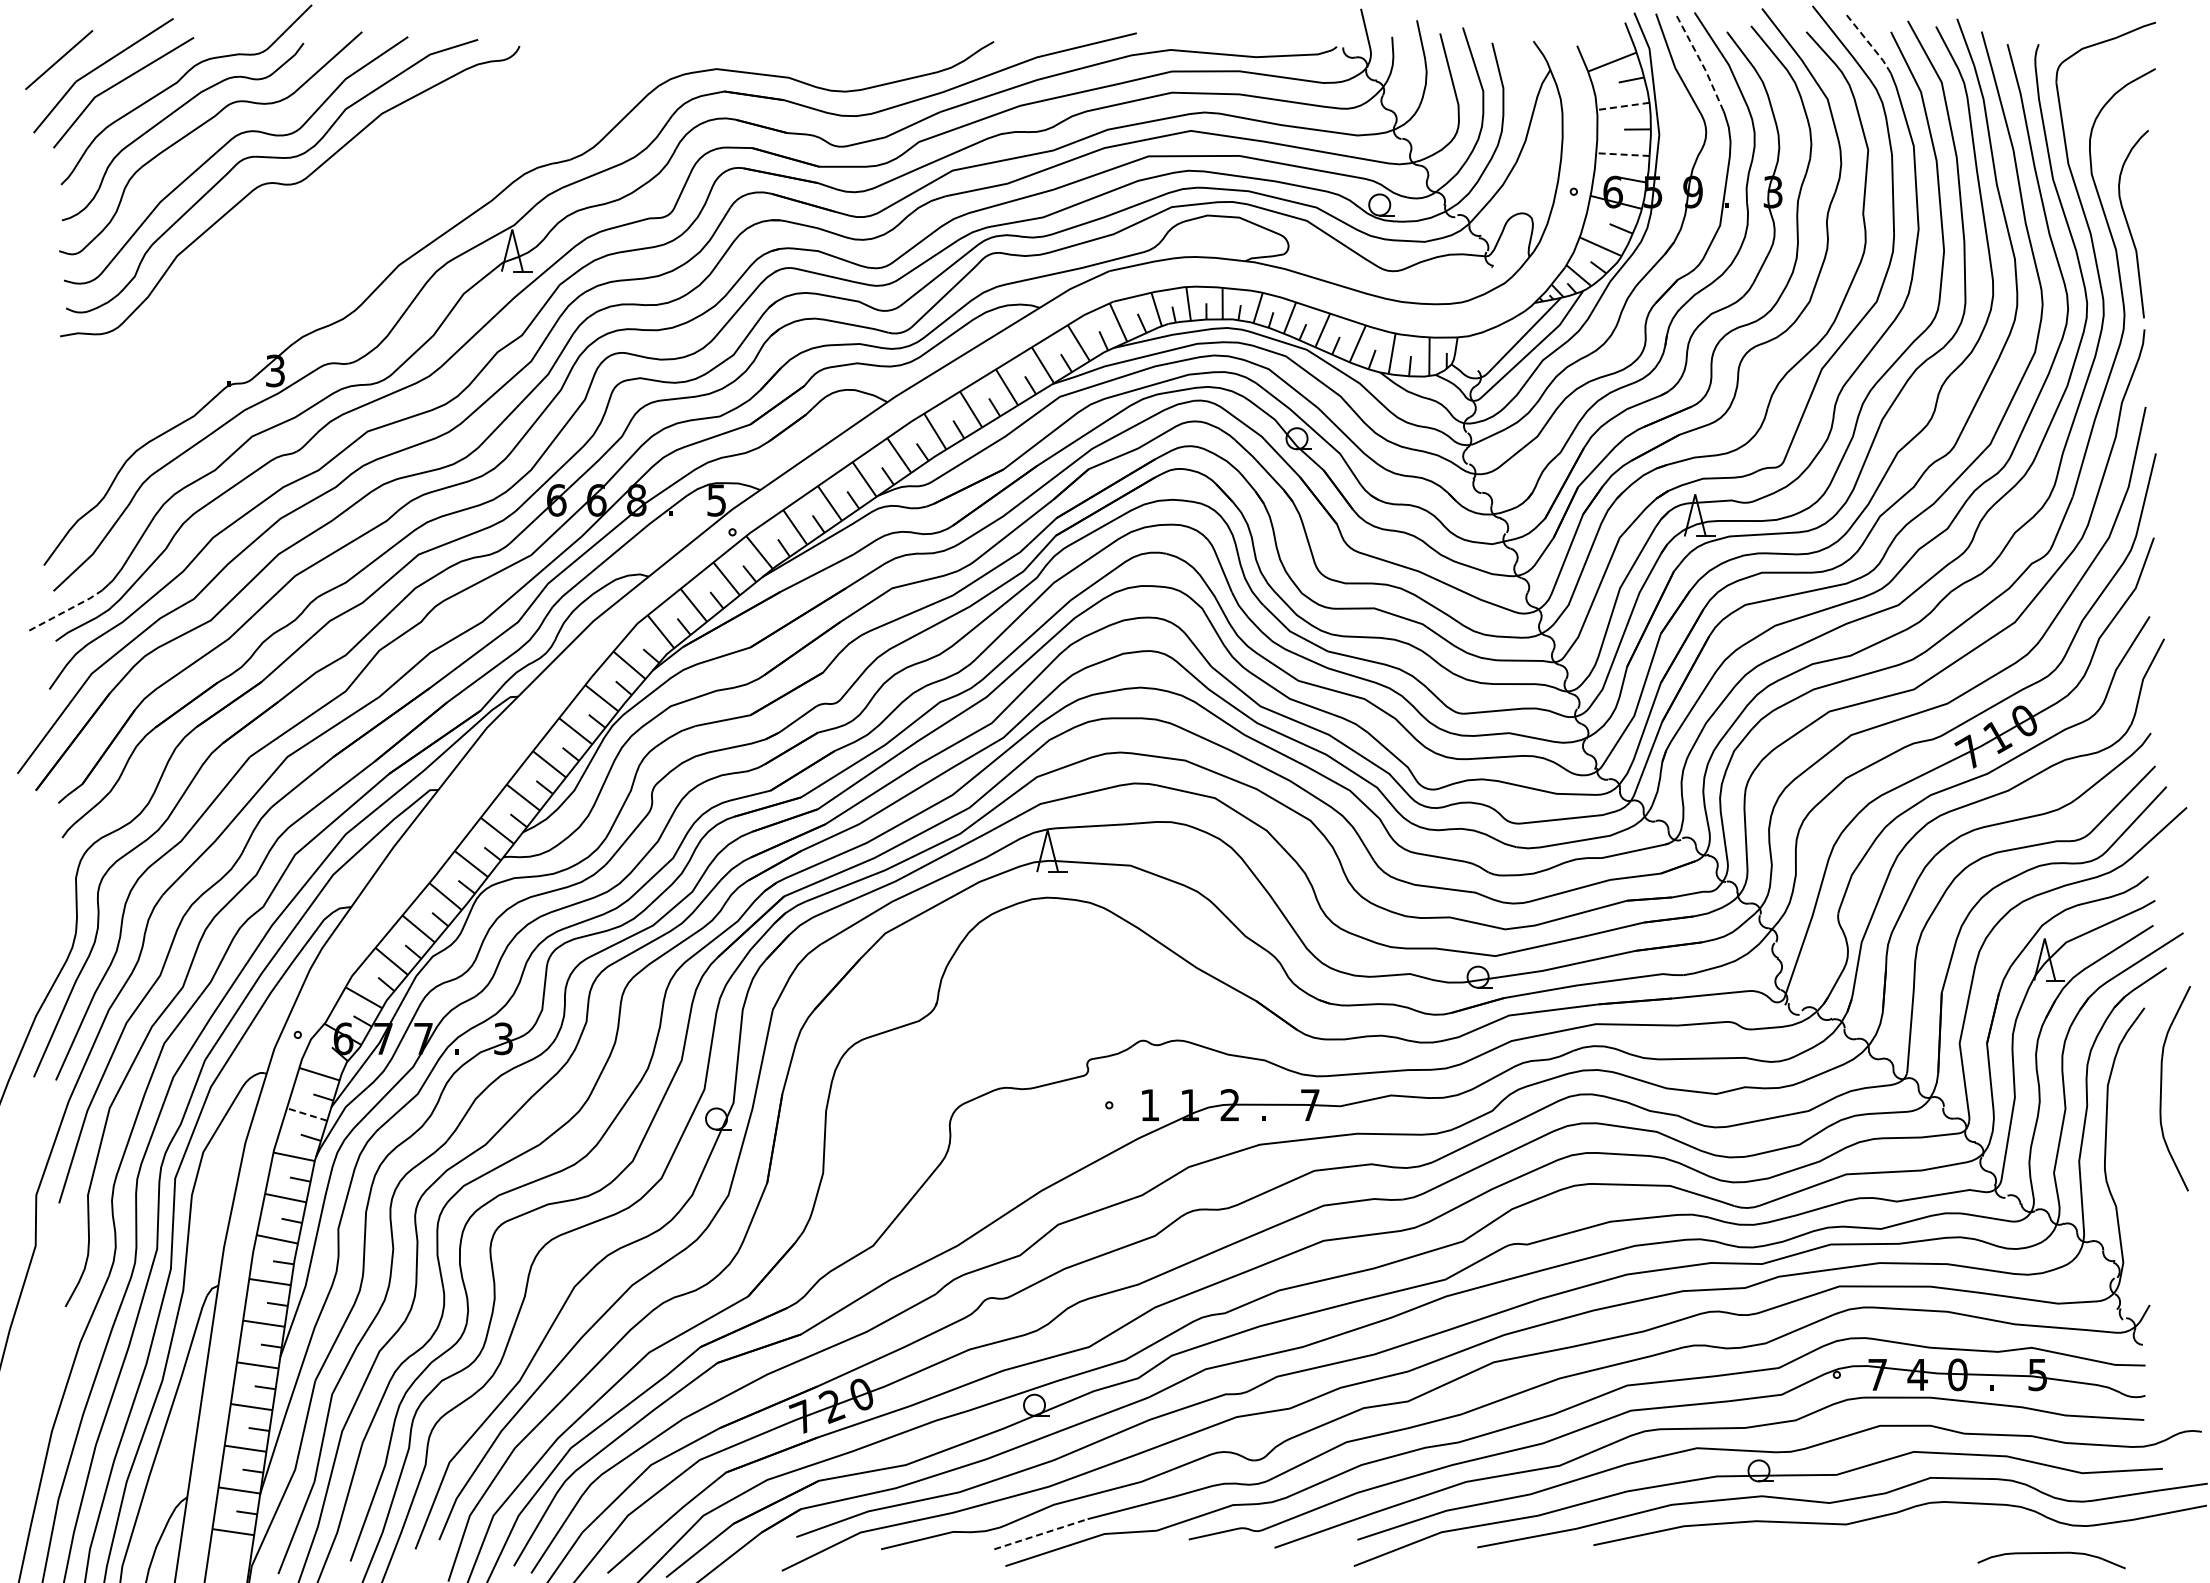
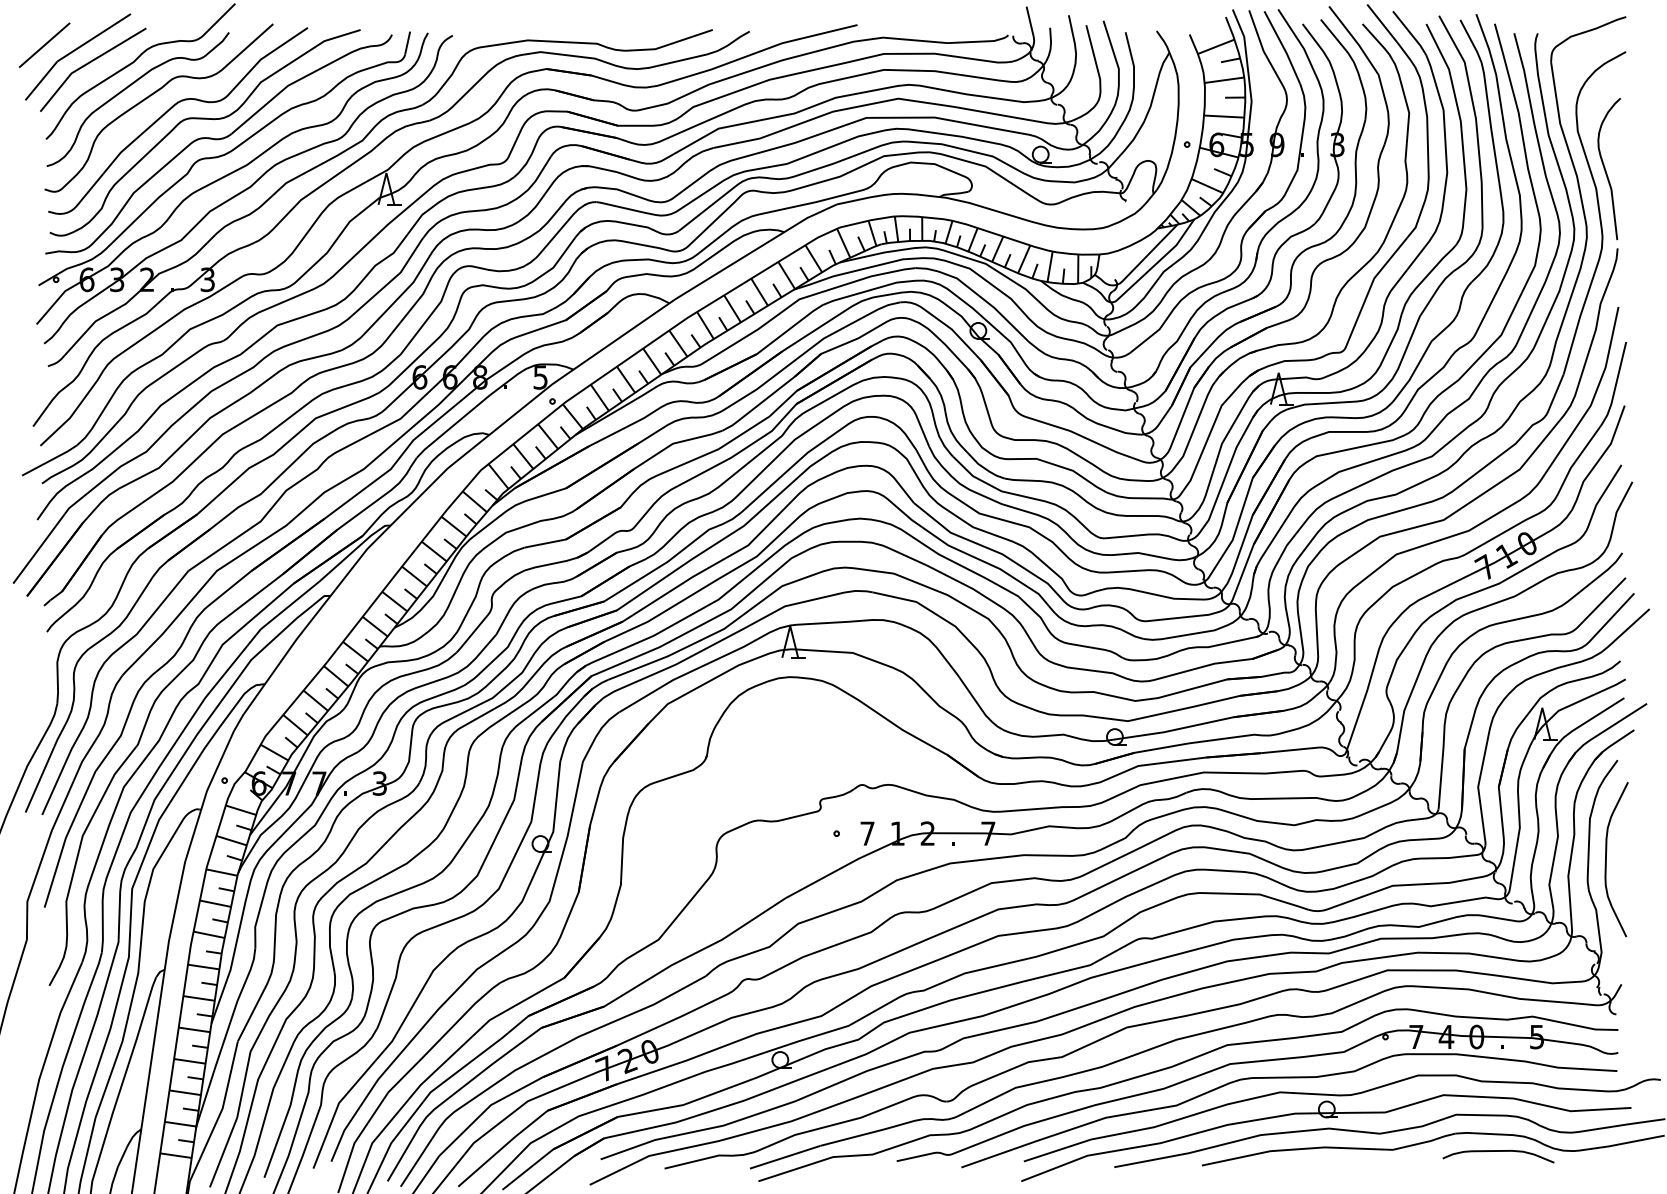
line: (1870, 44) -> (1410, 33), dashed -> solid
line: (1701, 62) -> (1283, 47), dashed -> solid
line: (1623, 106) -> (1224, 80), dashed -> solid
line: (1622, 154) -> (1223, 116), dashed -> solid
part: (459, 200) -> (346, 151), added
line: (67, 610) -> (50, 460), dashed -> solid
curve: (2162, 1083) -> (1607, 855), moved
text: (1150, 1104) -> (867, 833), 1 -> 7
line: (306, 1114) -> (231, 840), dashed -> solid
line: (1041, 1534) -> (785, 1157), dashed -> solid
part: (2051, 1553) -> (1498, 1151), moved

